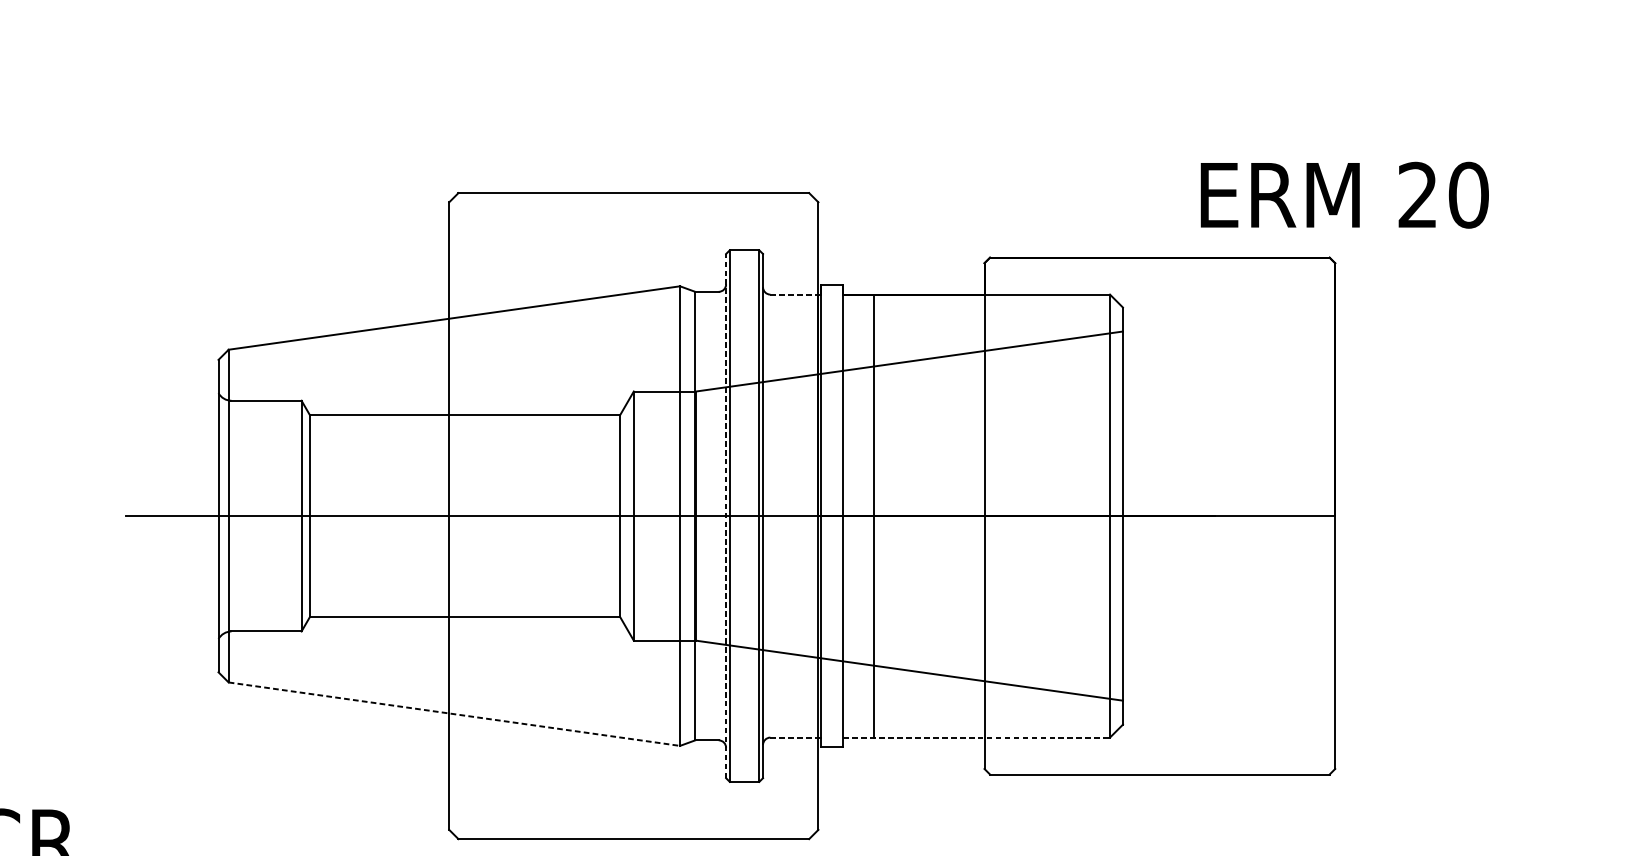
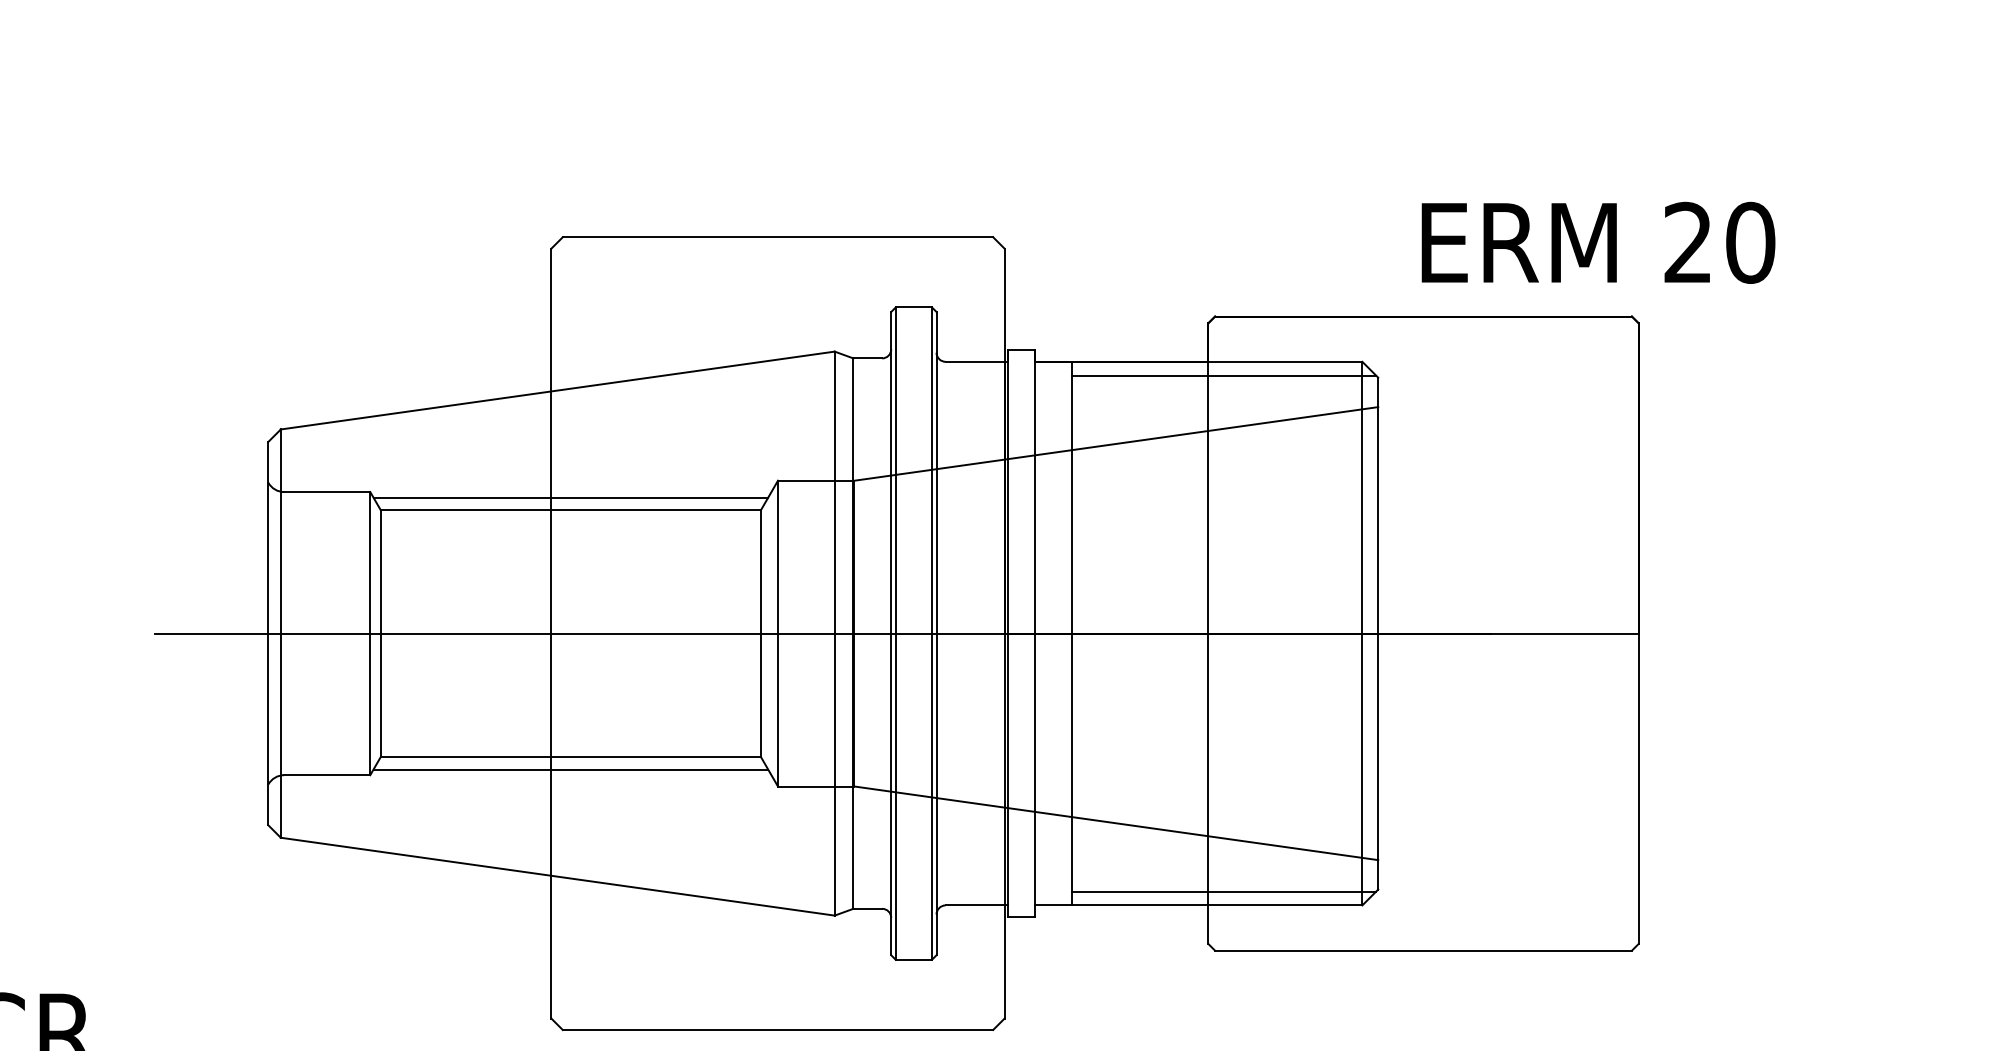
text: (1344, 194) -> (1598, 242), moved
line: (794, 294) -> (975, 361), dashed -> solid
line: (997, 305) -> (1224, 375), added
line: (464, 405) -> (570, 497), added
line: (726, 516) -> (891, 633), dashed -> solid
line: (464, 626) -> (570, 769), added
line: (454, 714) -> (557, 876), dashed -> solid
line: (997, 726) -> (1224, 891), added
line: (794, 737) -> (975, 905), dashed -> solid
line: (976, 737) -> (1198, 905), dashed -> solid

